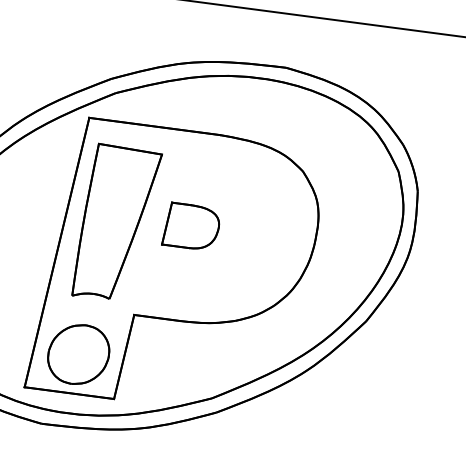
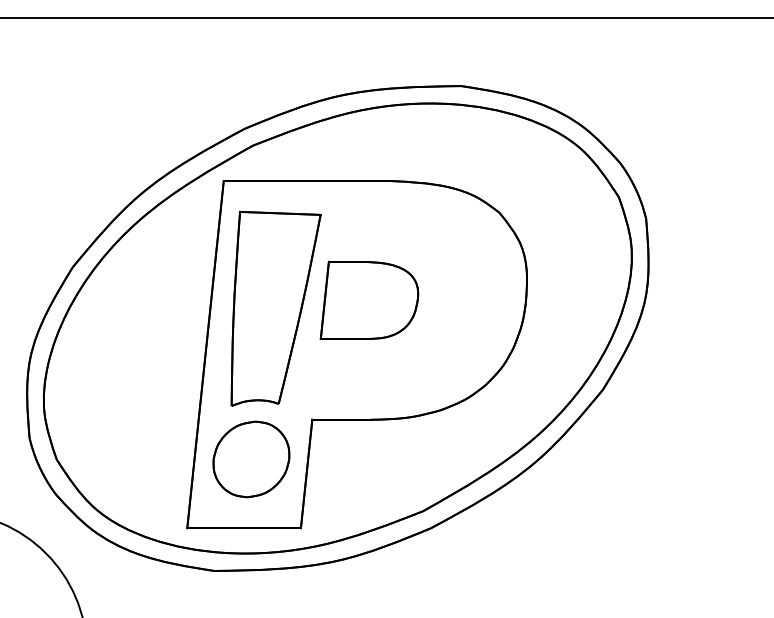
part: (191, 226) -> (369, 299), size x1.43
part: (78, 354) -> (251, 459), moved

